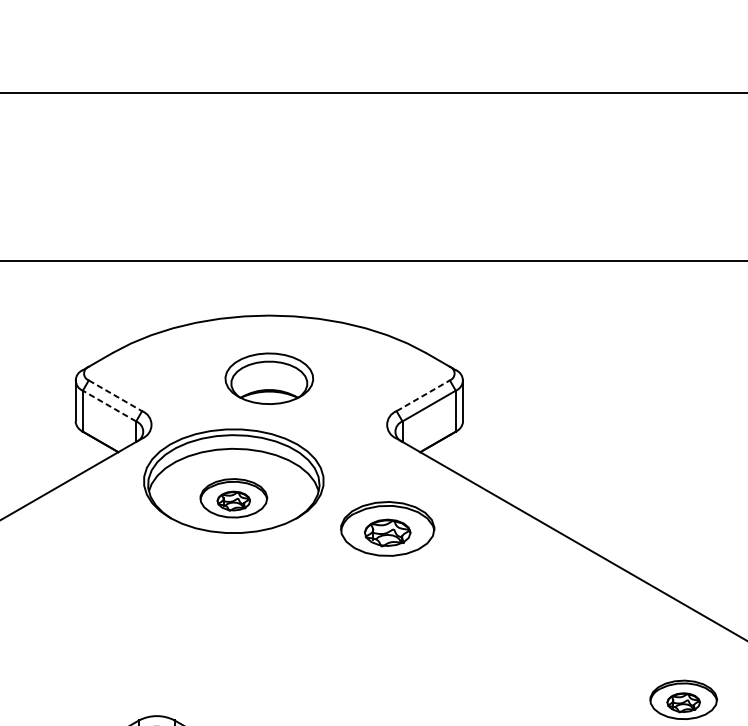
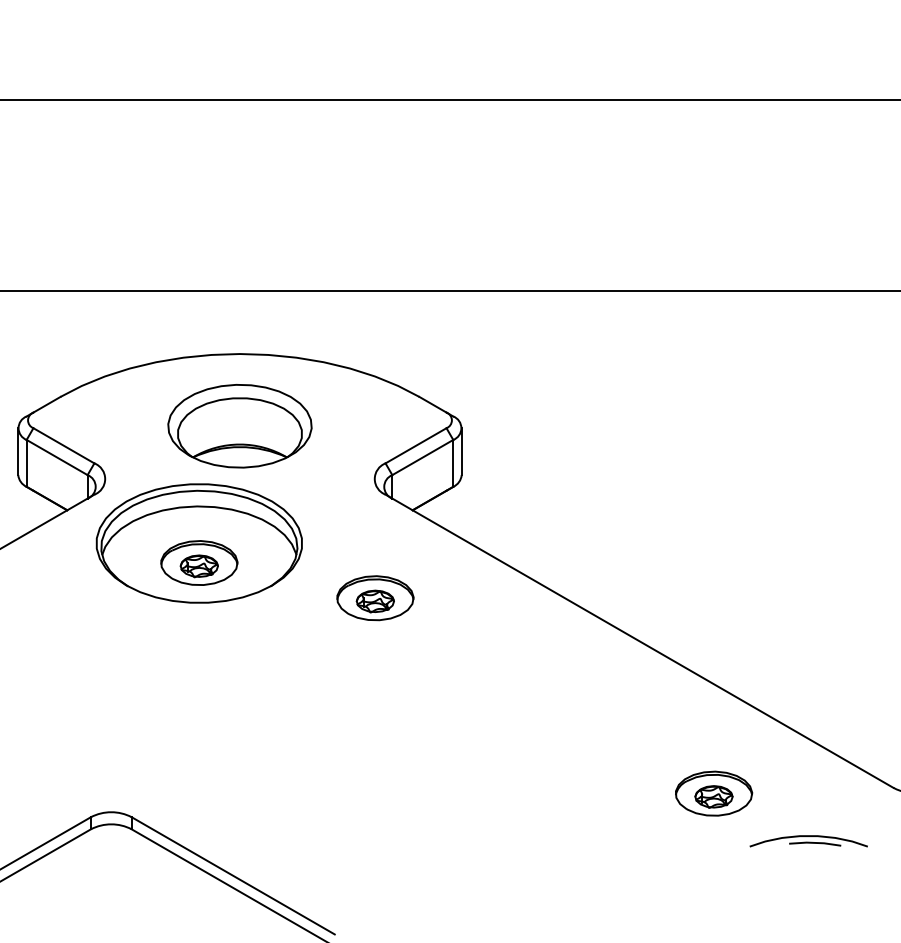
part: (268, 378) -> (239, 426), size x1.43
line: (423, 395) -> (416, 445), dashed -> solid
line: (115, 396) -> (64, 446), dashed -> solid
line: (108, 406) -> (56, 457), dashed -> solid
part: (387, 529) -> (375, 598), size x0.71

